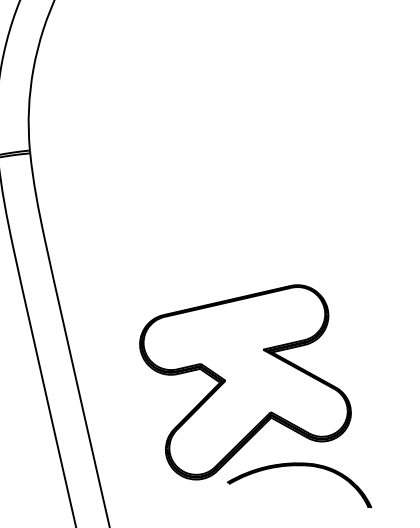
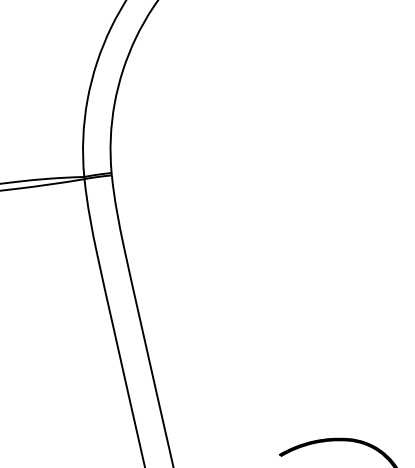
part: (245, 381) -> (294, 369), removed

